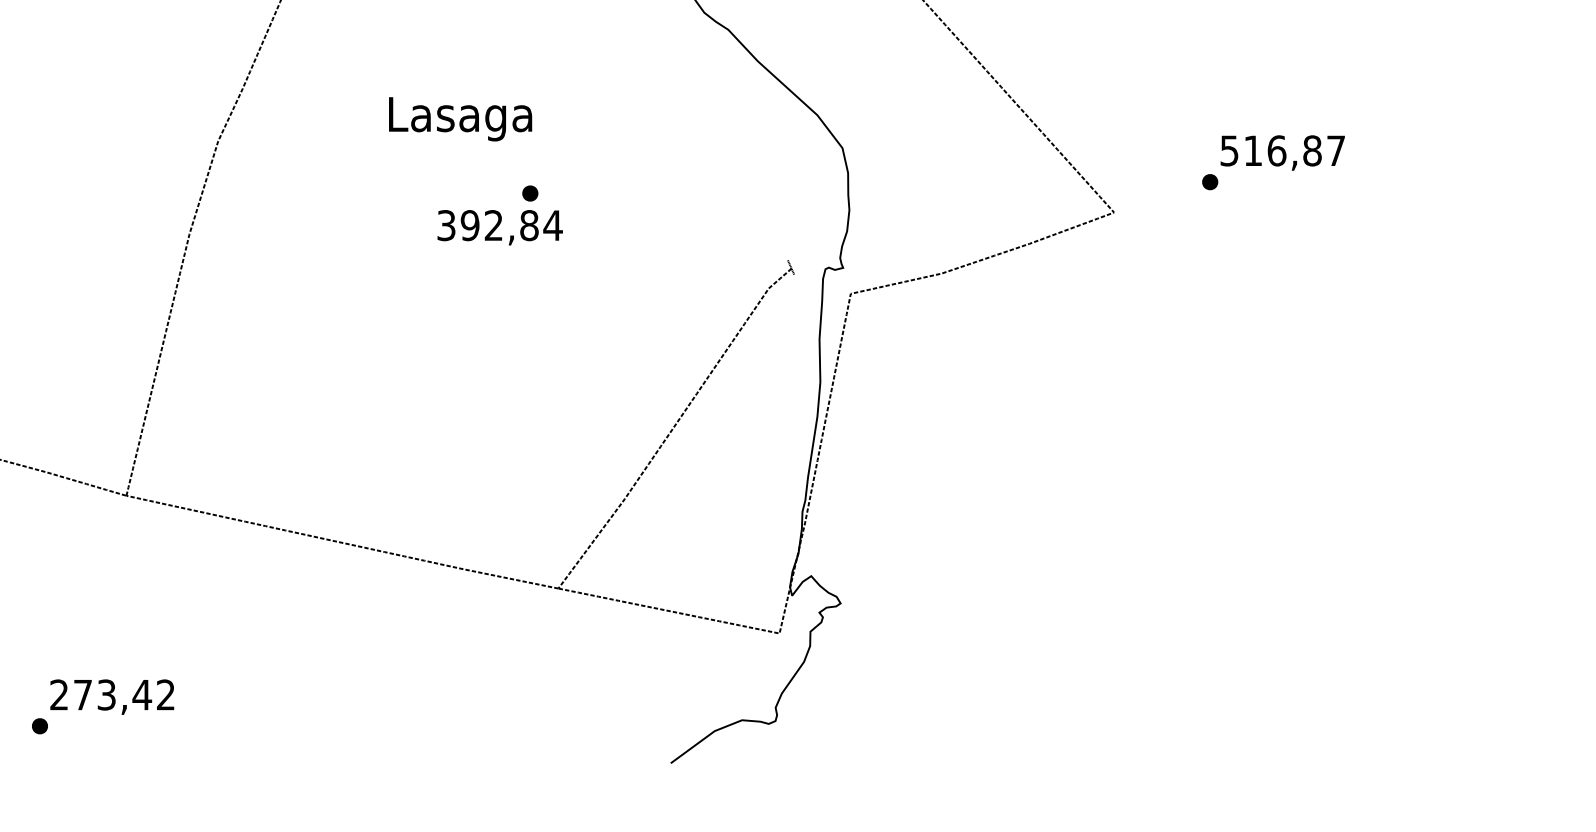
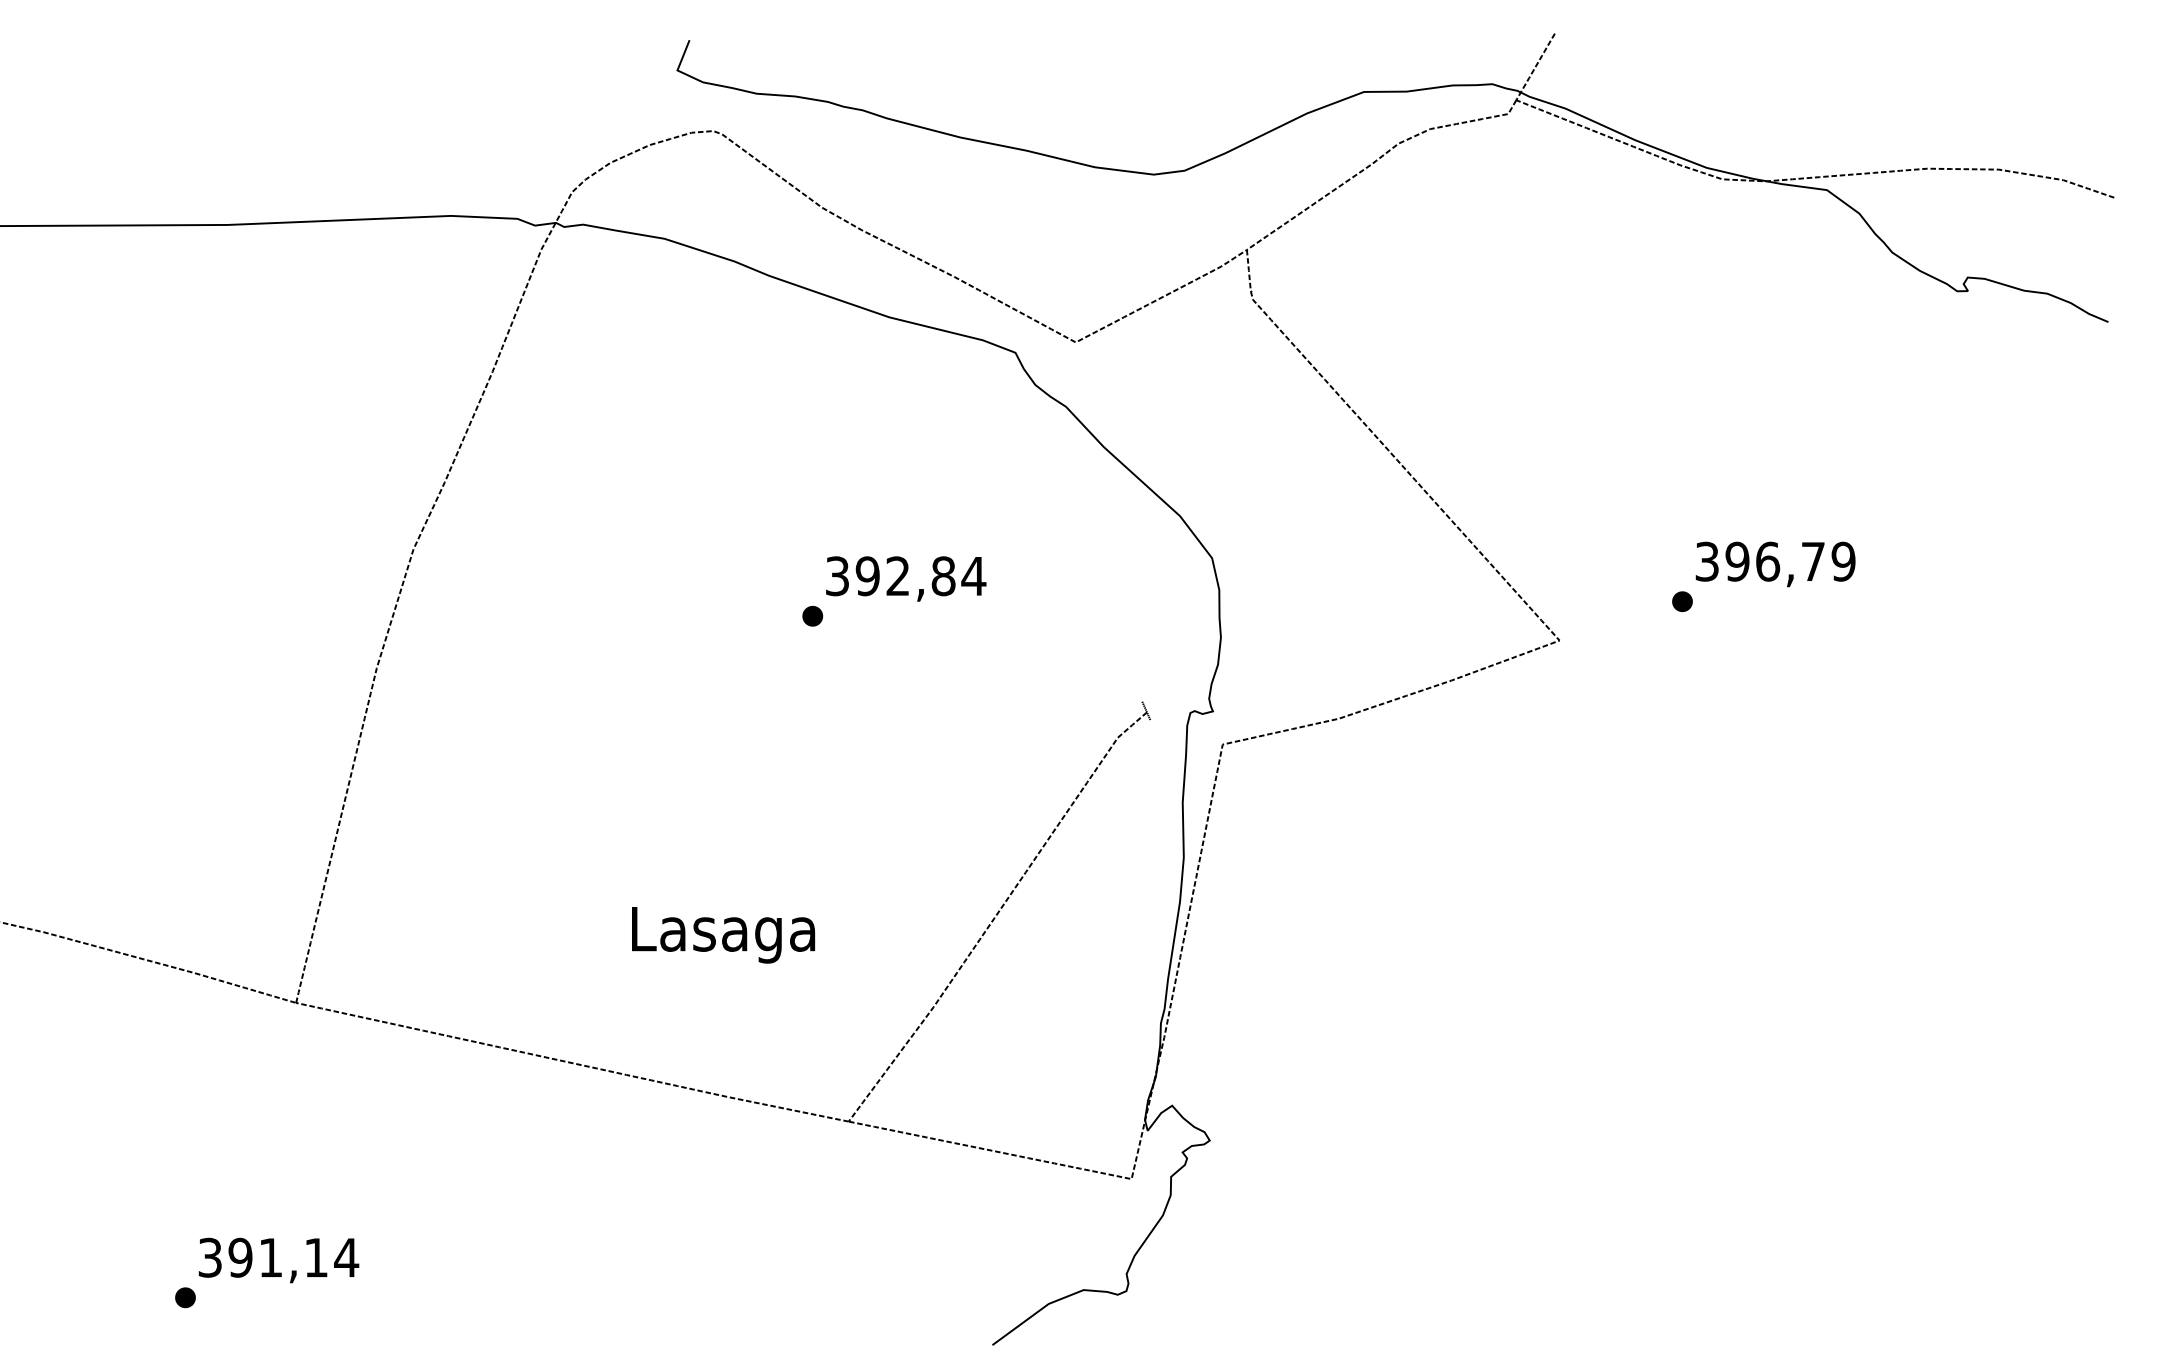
text: (460, 119) -> (723, 935), moved
text: (1282, 150) -> (1775, 561), 516,87 -> 396,79
text: (500, 227) -> (906, 578), moved
text: (112, 694) -> (278, 1257), 273,42 -> 391,14

